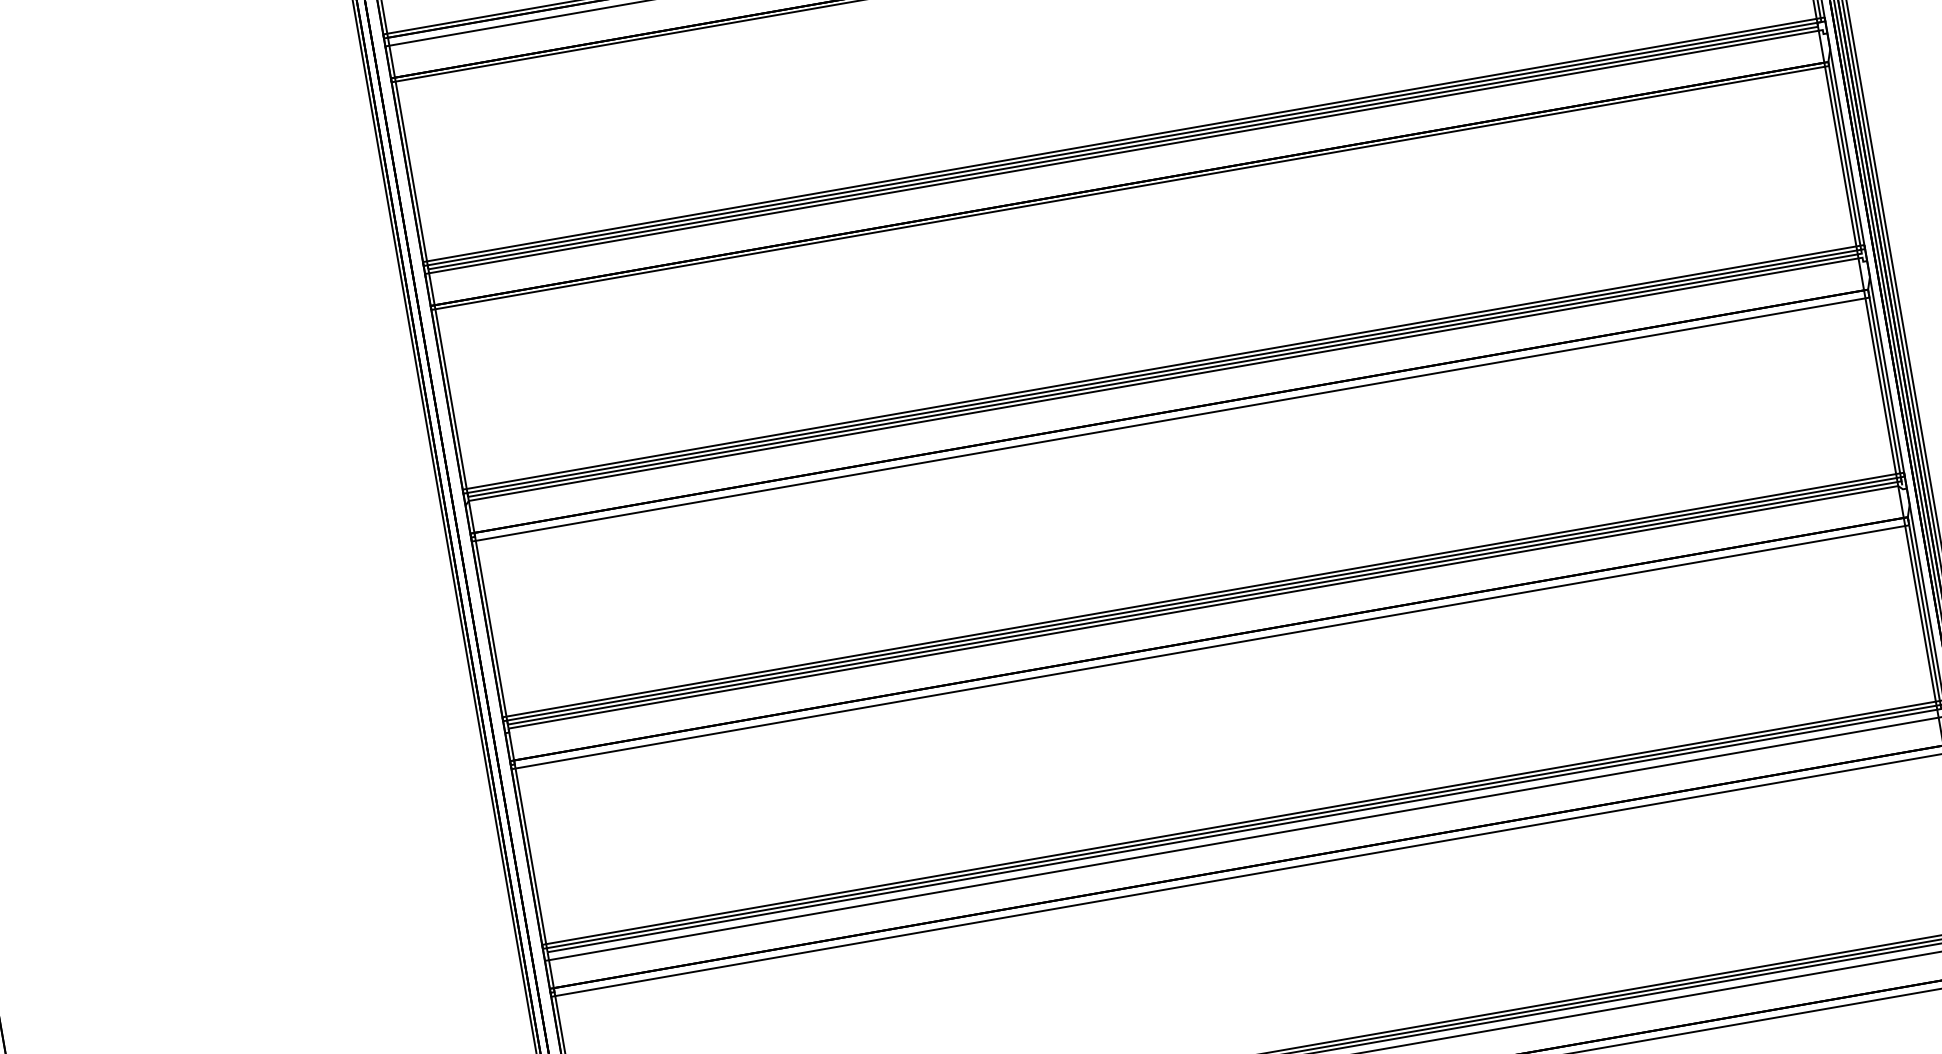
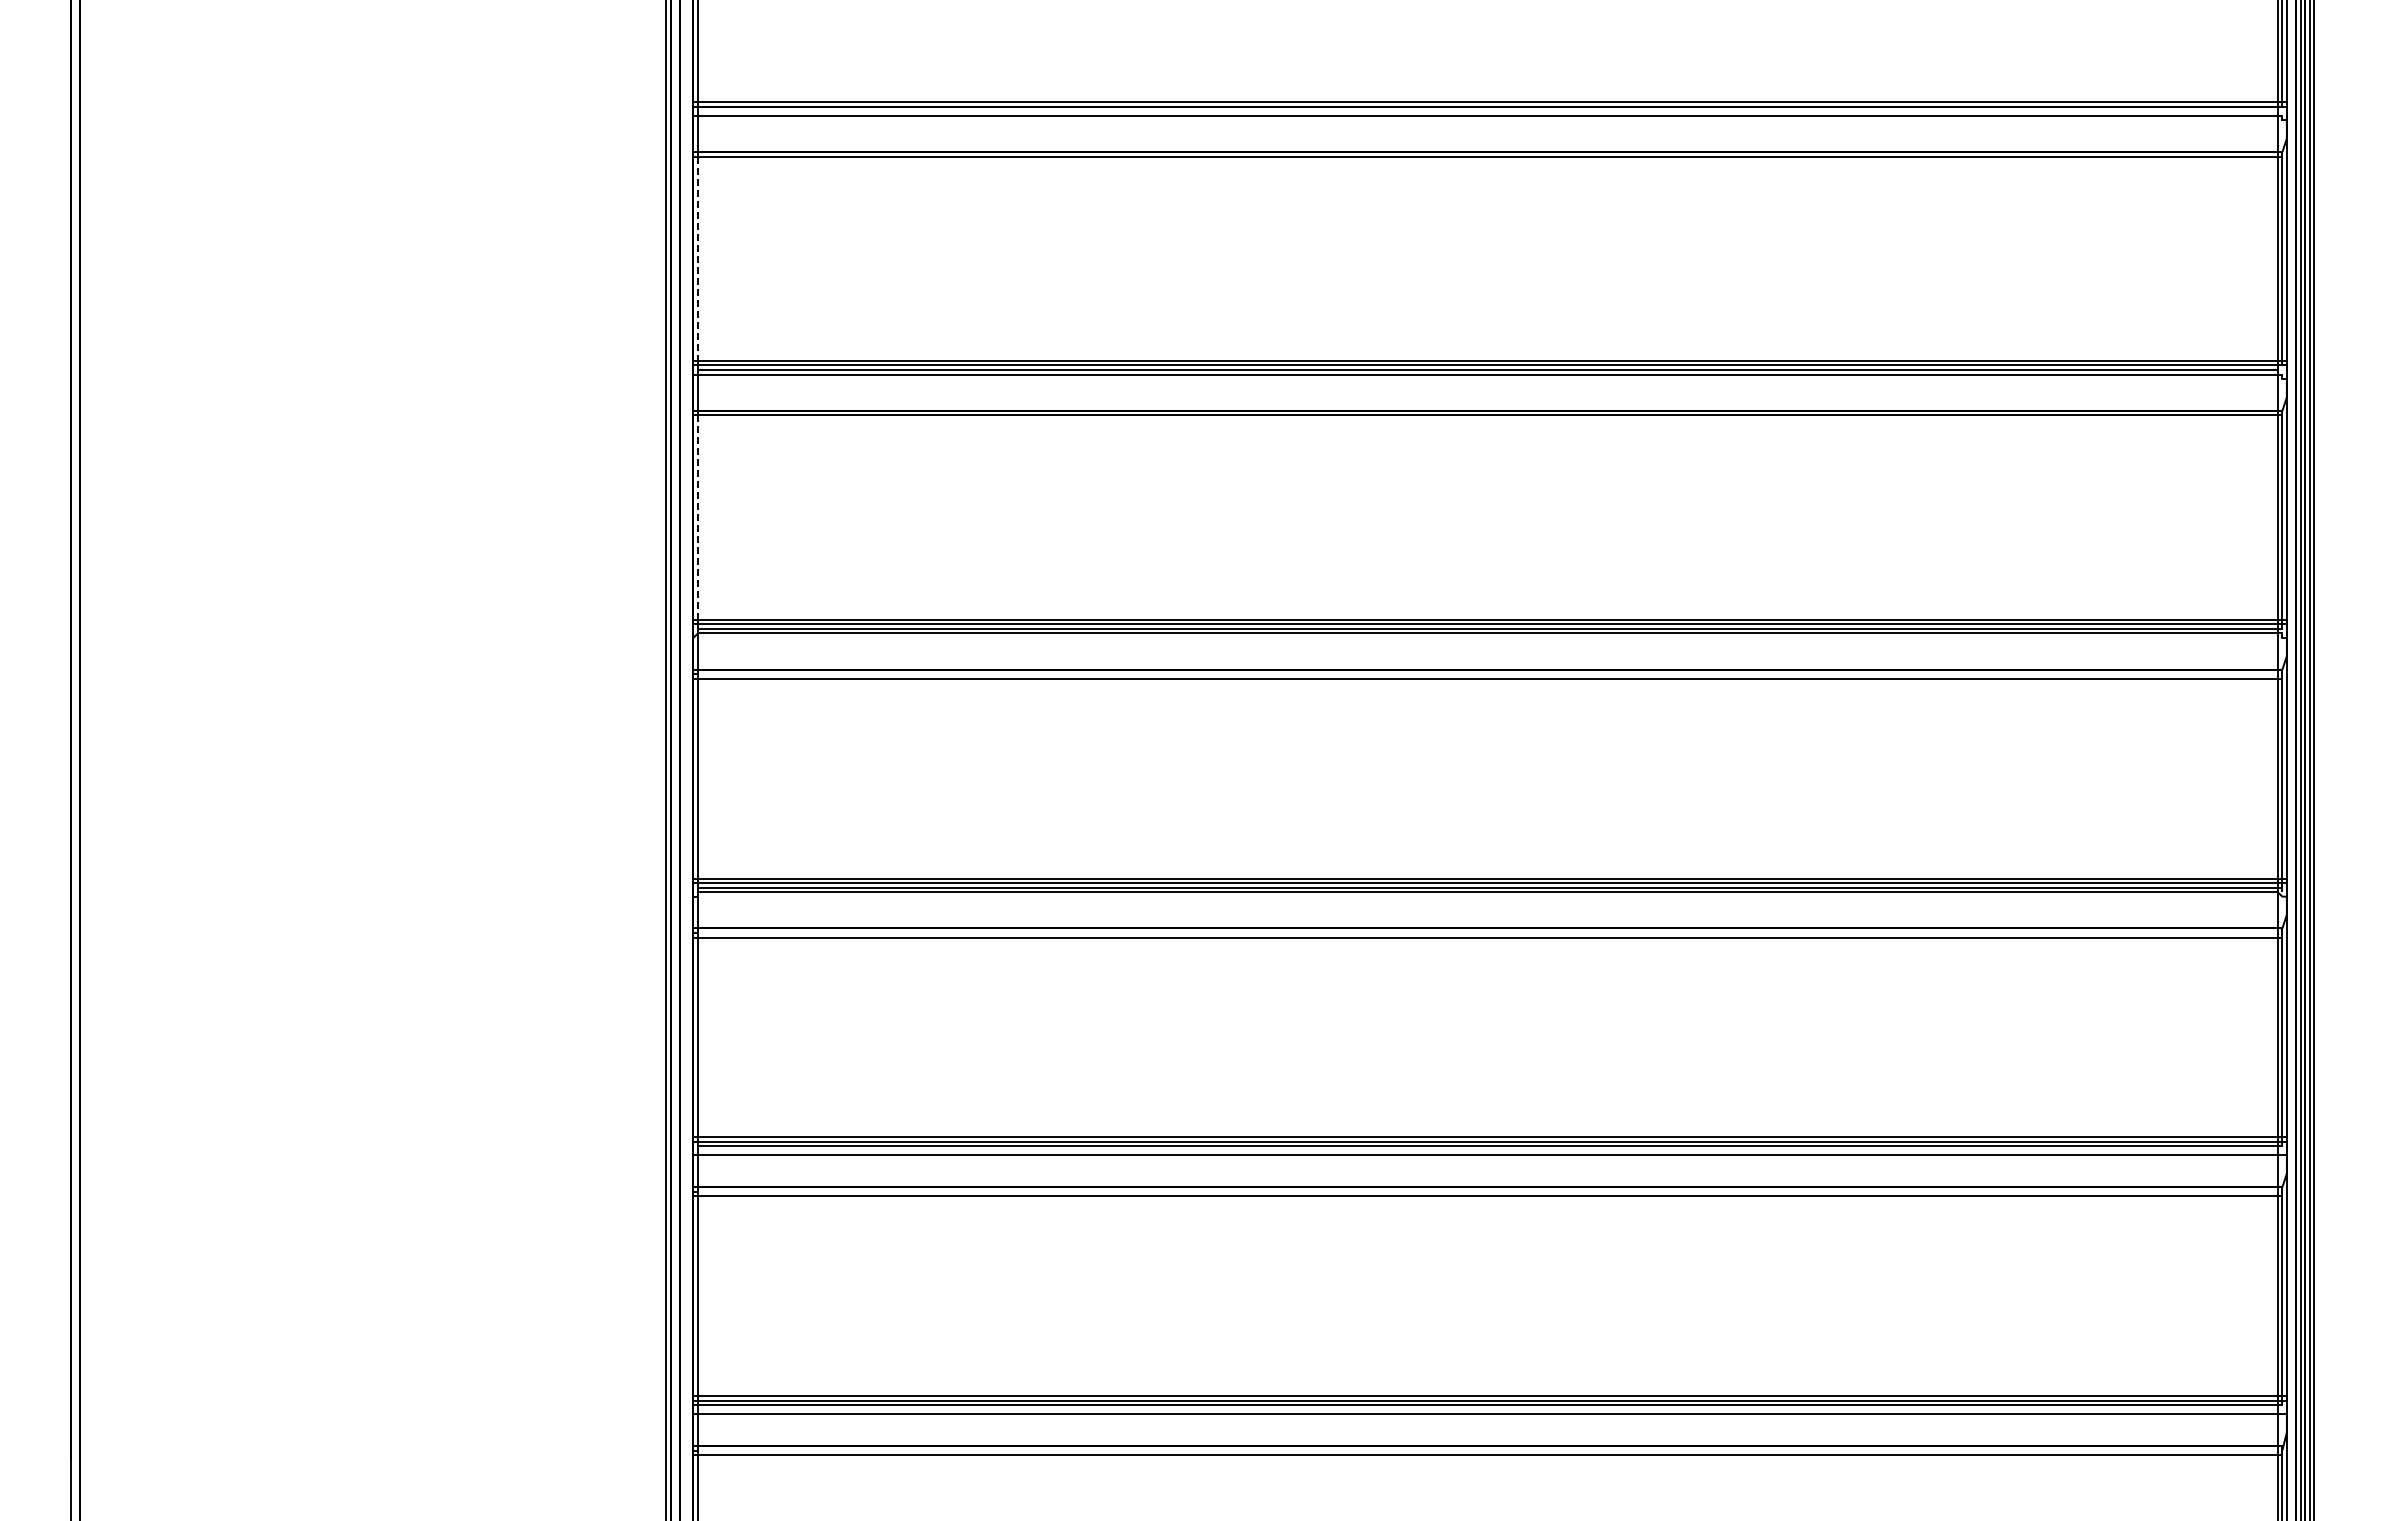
line: (411, 172) -> (697, 259), solid -> dashed
line: (450, 399) -> (697, 518), solid -> dashed

